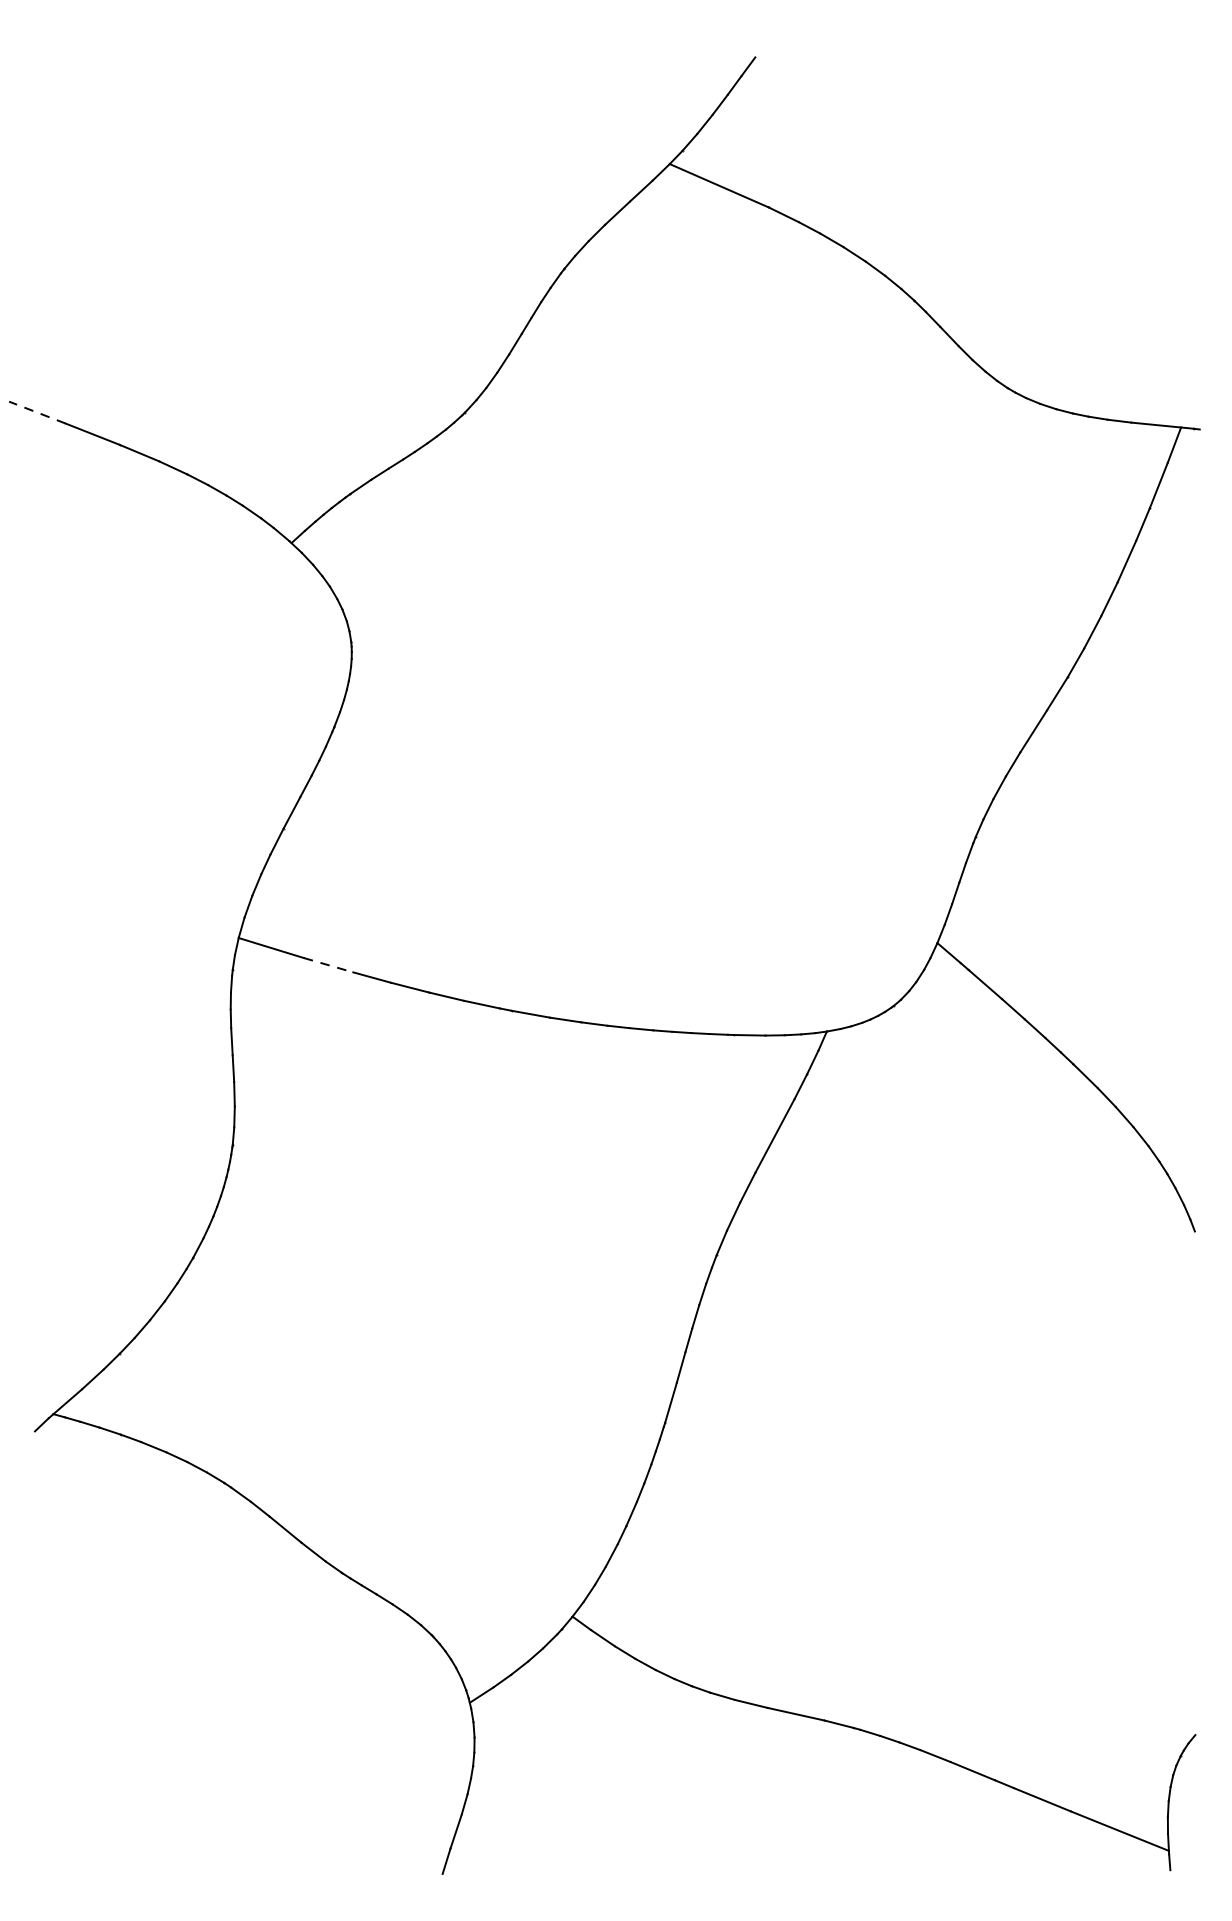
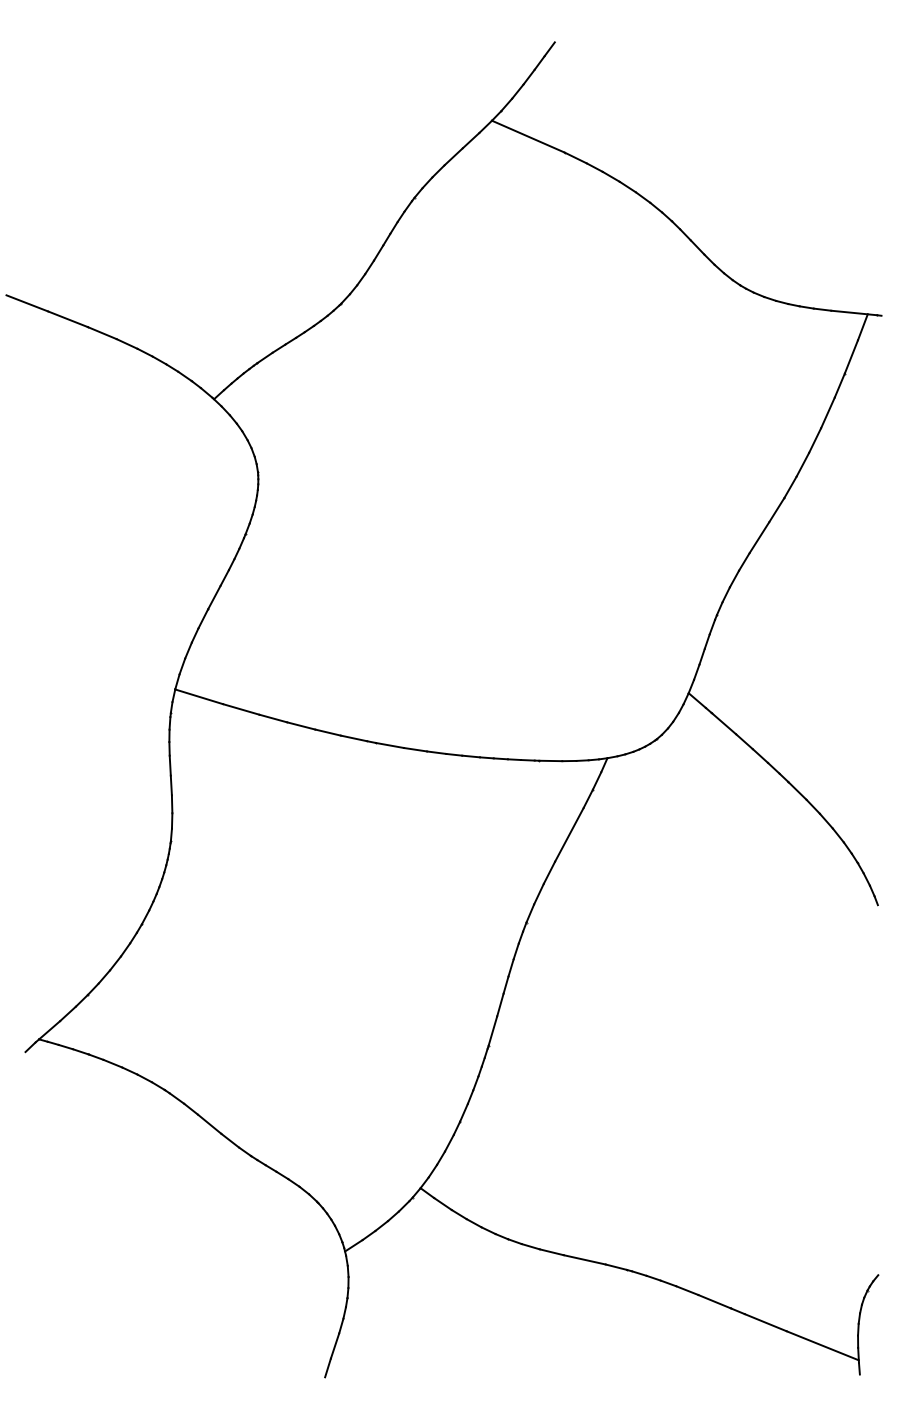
line: (36, 412) -> (26, 303), dashed -> solid
line: (328, 965) -> (241, 709), dashed -> solid

